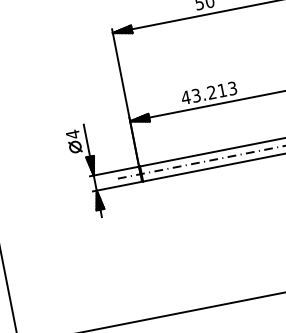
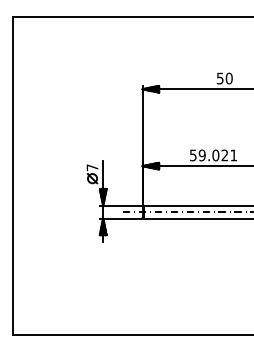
text: (209, 93) -> (213, 155), 43.213 -> 59.021
text: (72, 134) -> (92, 167), 4 -> 7

